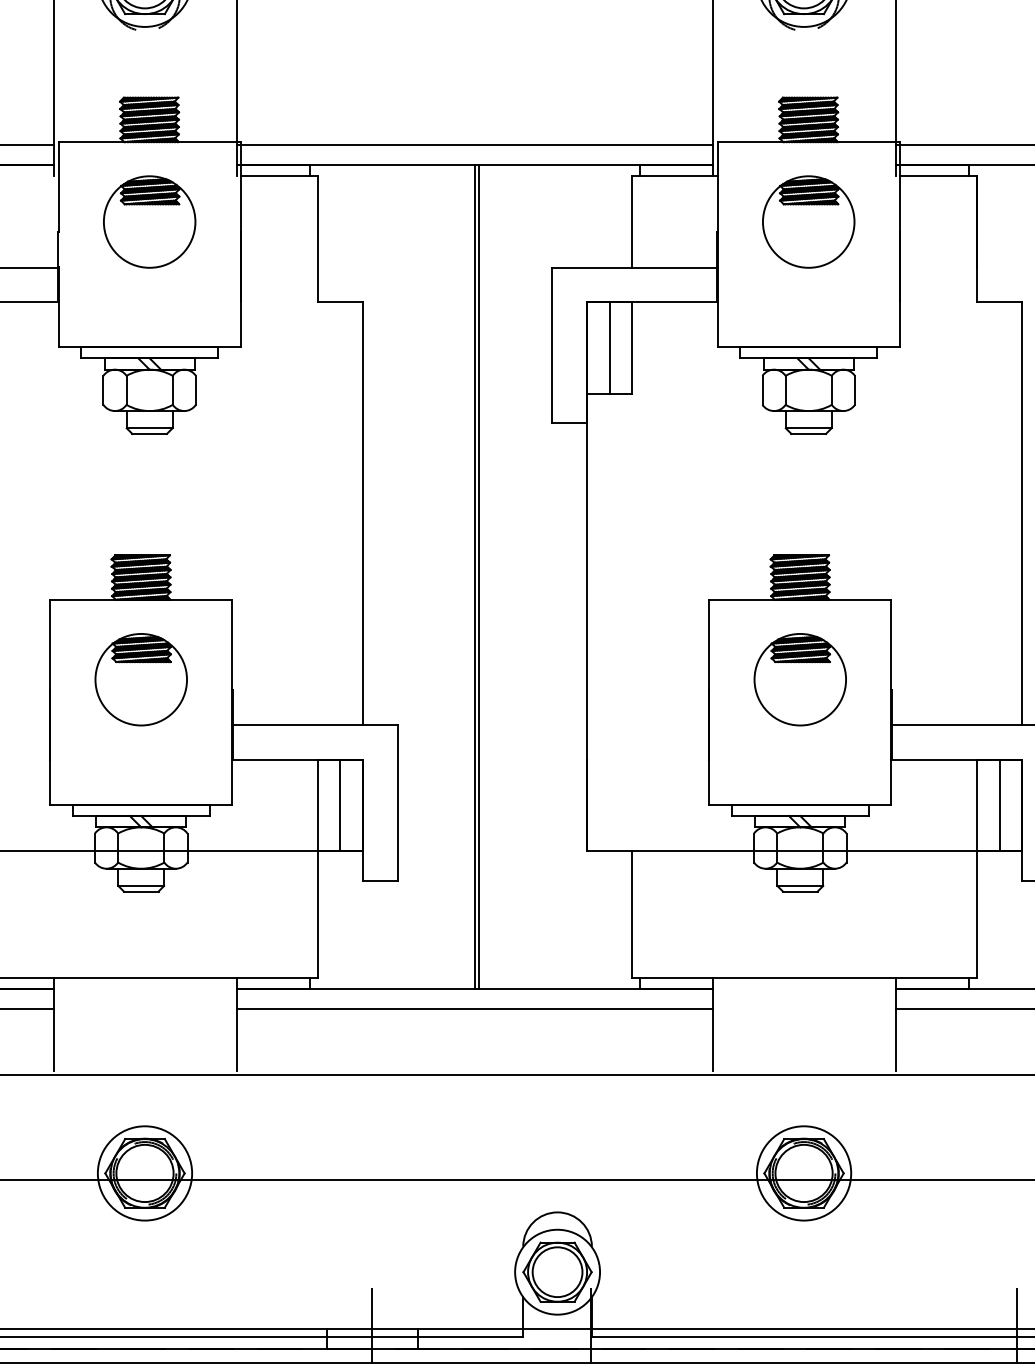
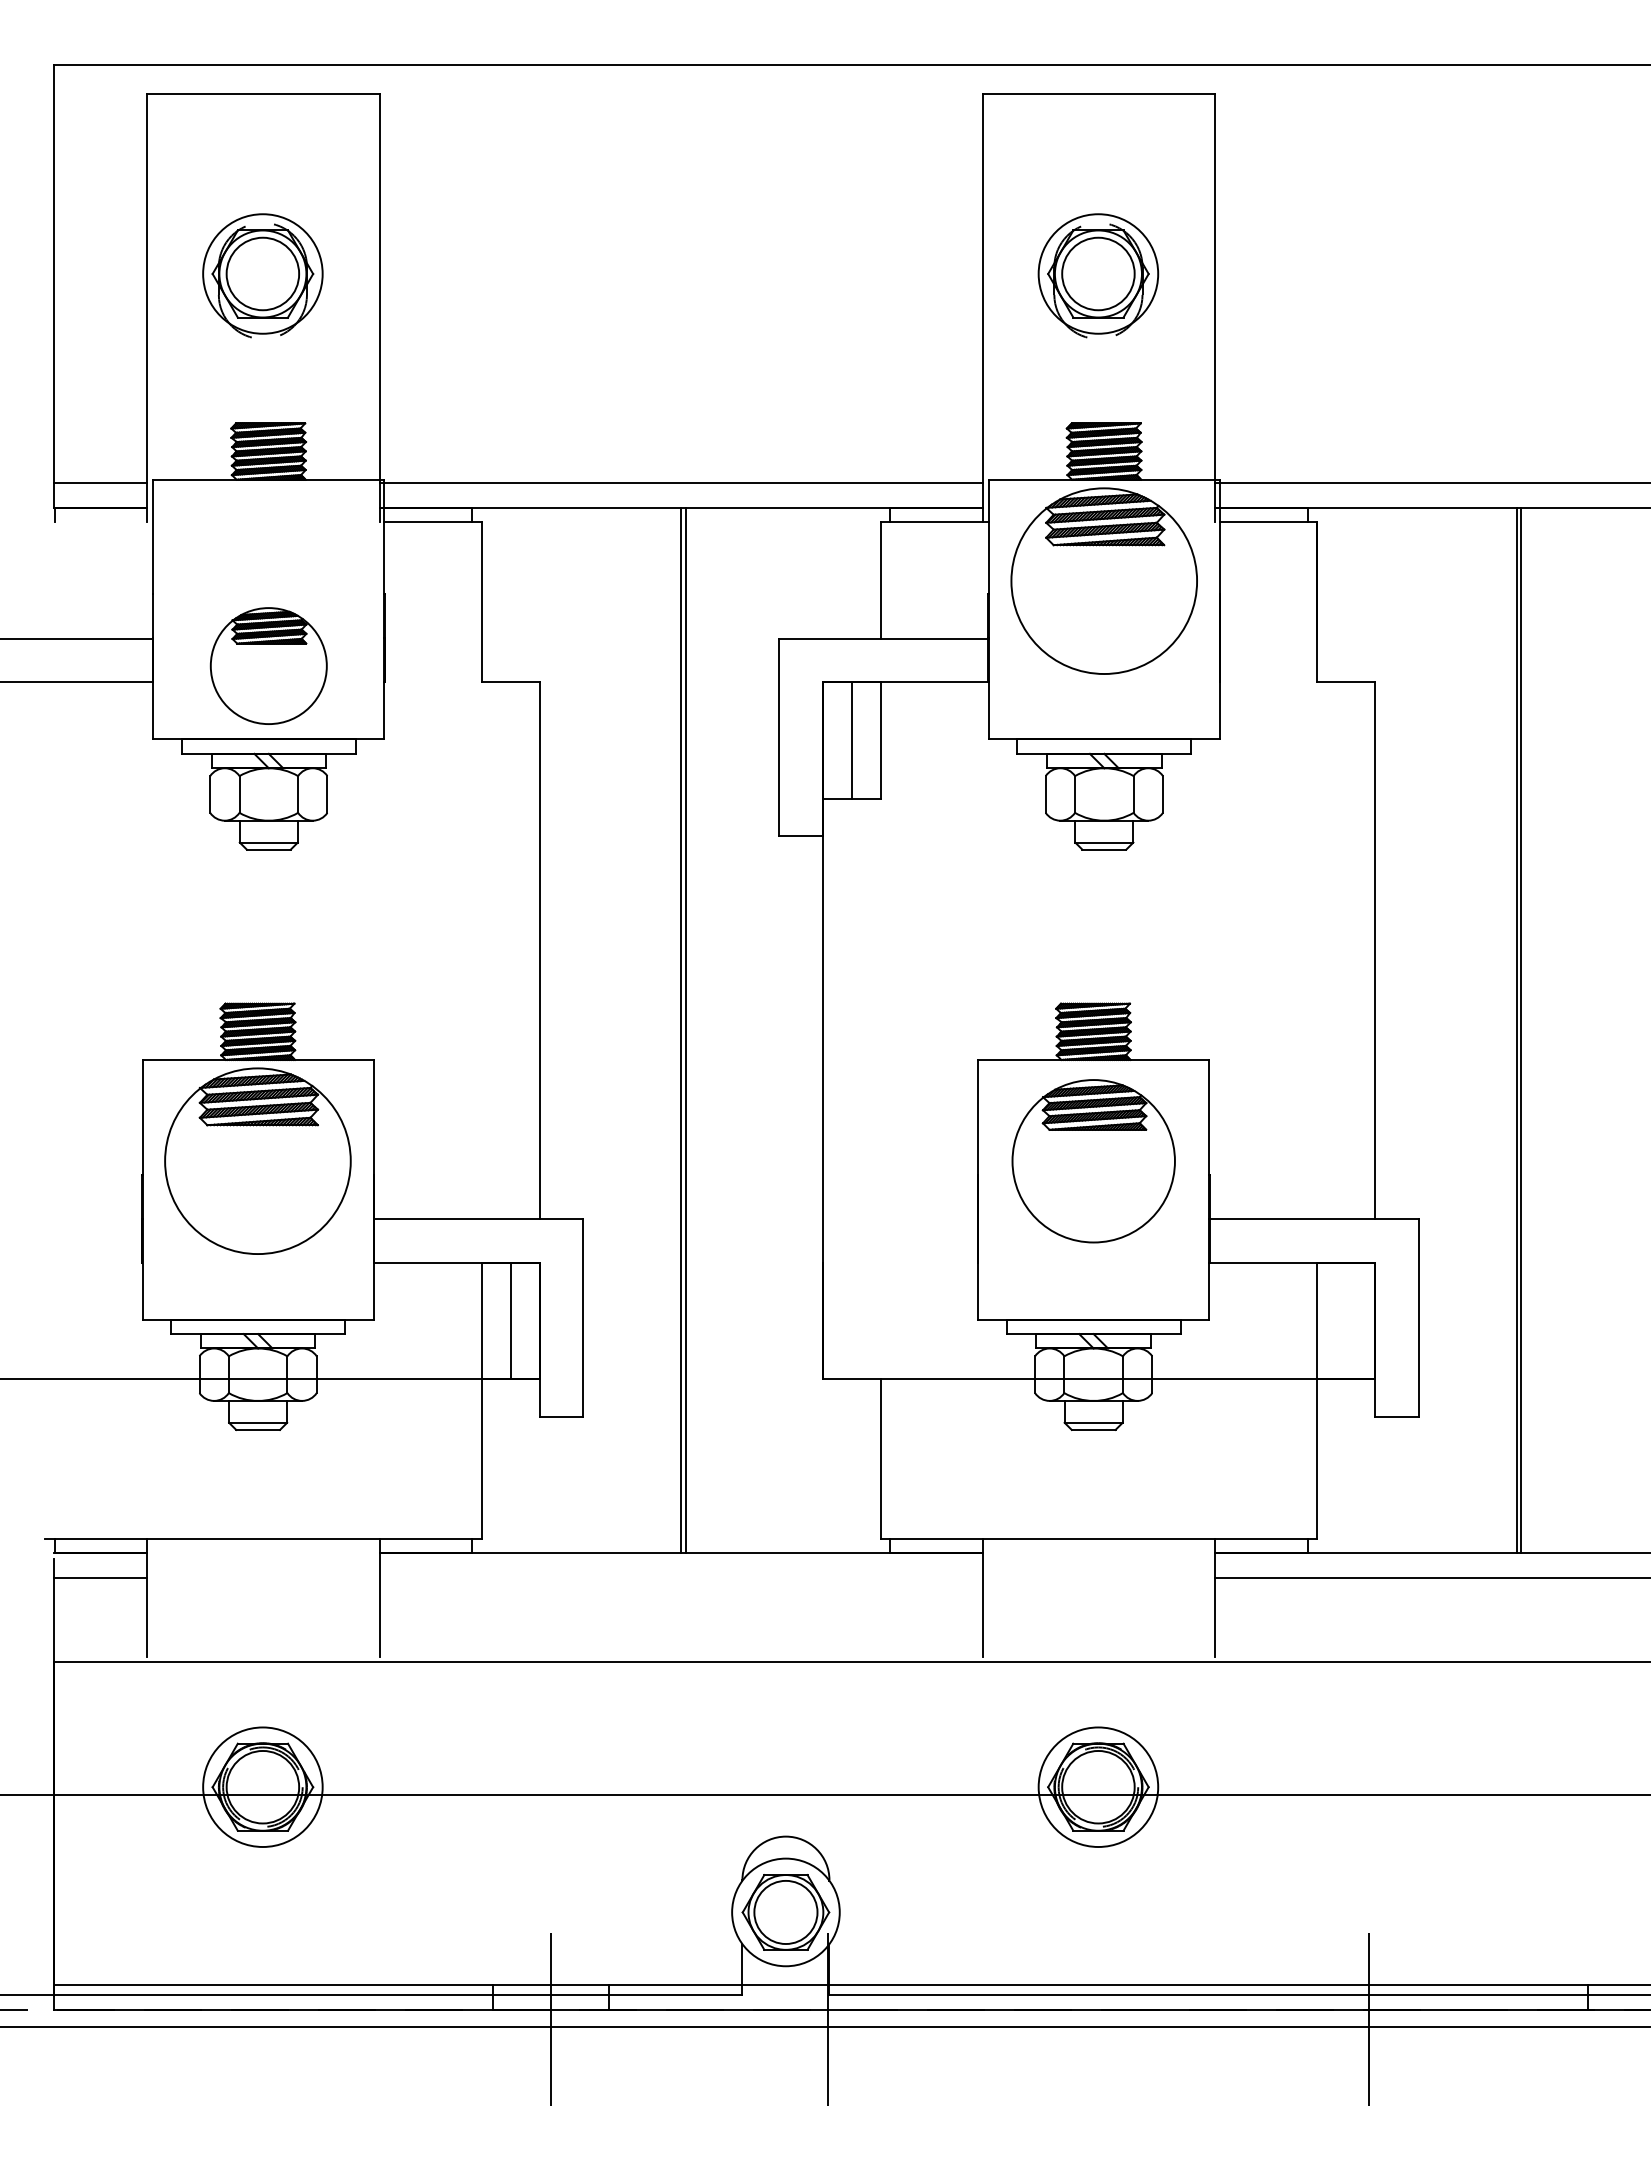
part: (149, 221) -> (268, 665), moved
part: (808, 221) -> (1104, 580), size x1.6
part: (141, 679) -> (258, 1161), size x1.6
part: (800, 679) -> (1093, 1161), size x1.4
line: (999, 805) -> (1346, 1320), removed
line: (474, 1008) -> (680, 1578), removed

